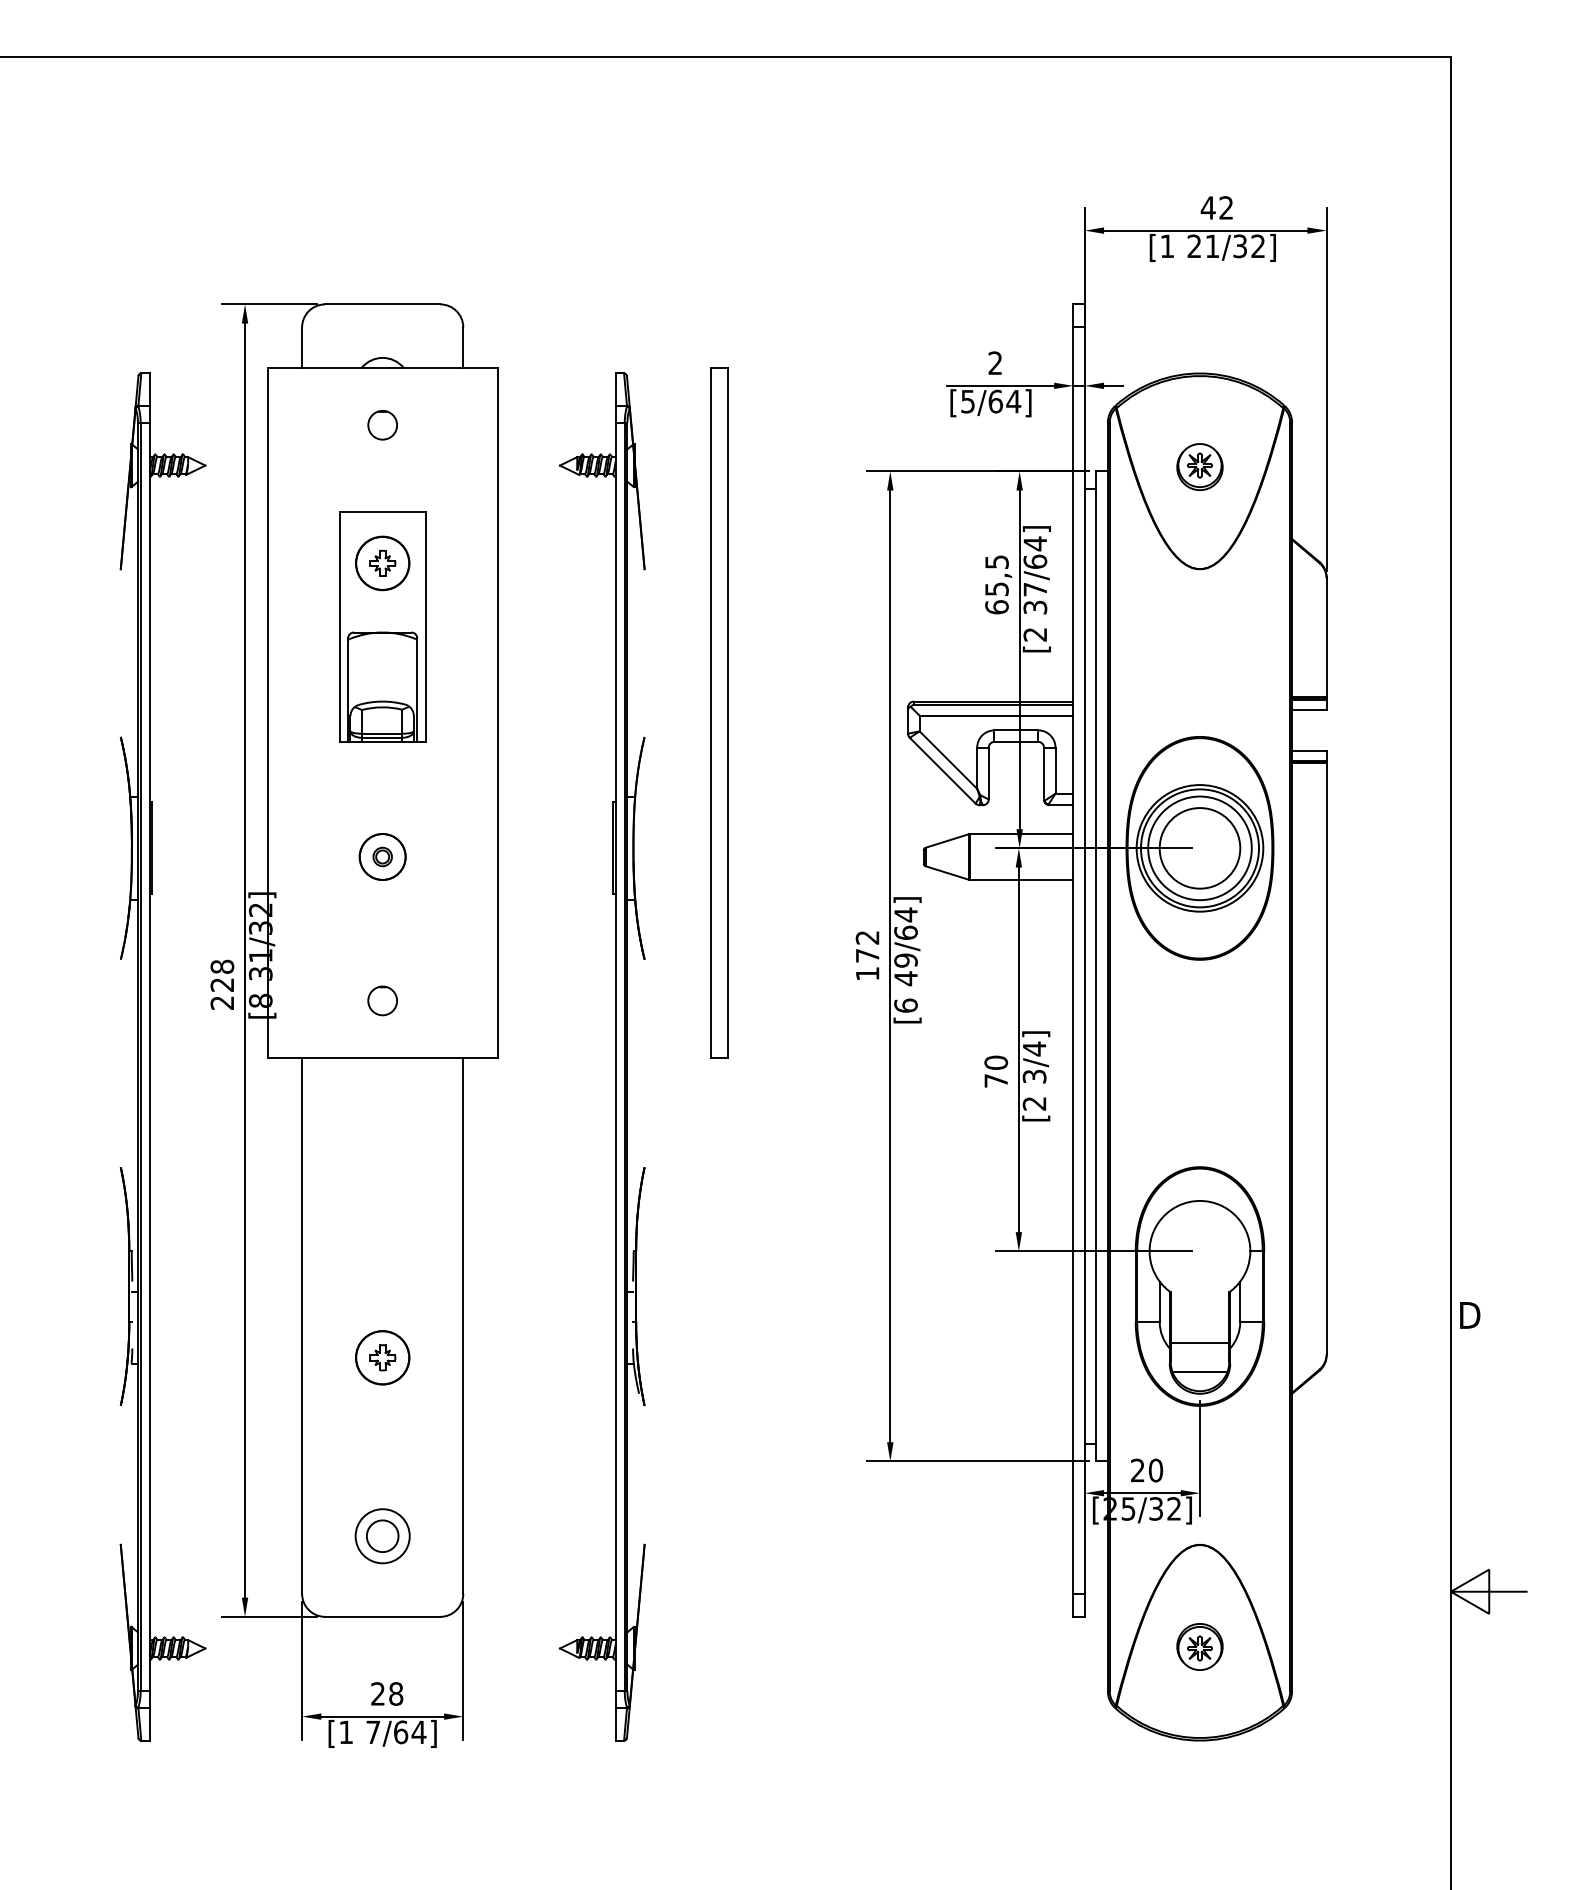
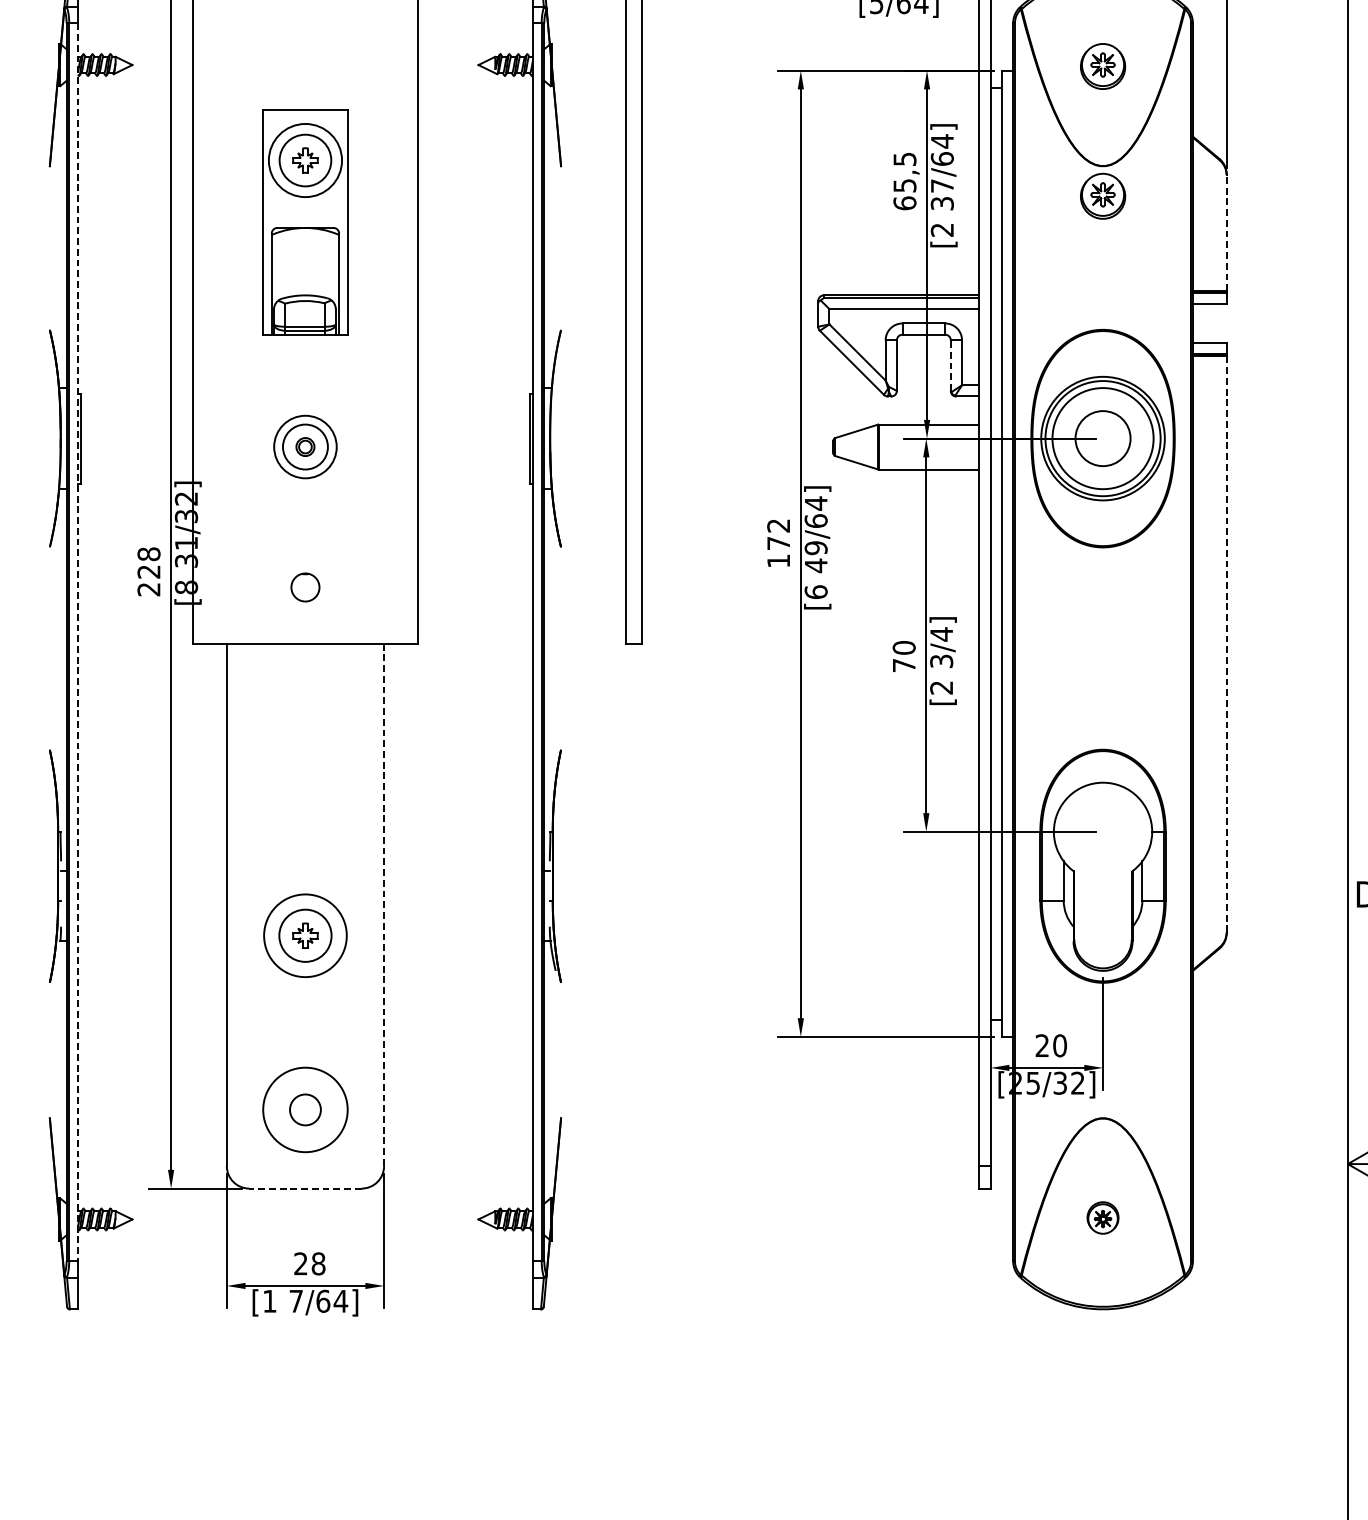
circle: (382, 425) -> (305, 25), removed
circle: (382, 563) -> (305, 160), size x1.4
part: (1199, 599) -> (1102, 195), added
line: (1326, 637) -> (1226, 232), solid -> dashed
line: (1043, 773) -> (950, 365), solid -> dashed
circle: (1199, 848) -> (1102, 438), size x0.7
circle: (382, 856) -> (305, 446), size x1.4
line: (149, 1057) -> (77, 642), solid -> dashed
line: (1326, 1058) -> (1226, 643), solid -> dashed
line: (463, 1326) -> (384, 905), solid -> dashed
line: (1199, 1343) -> (1102, 921), removed
circle: (382, 1357) -> (305, 935), size x1.6
line: (1199, 1372) -> (1102, 950), removed
circle: (382, 1536) -> (305, 1110), size x1.6
line: (382, 1616) -> (305, 1188), solid -> dashed
part: (1199, 1646) -> (1102, 1217), size x0.7

